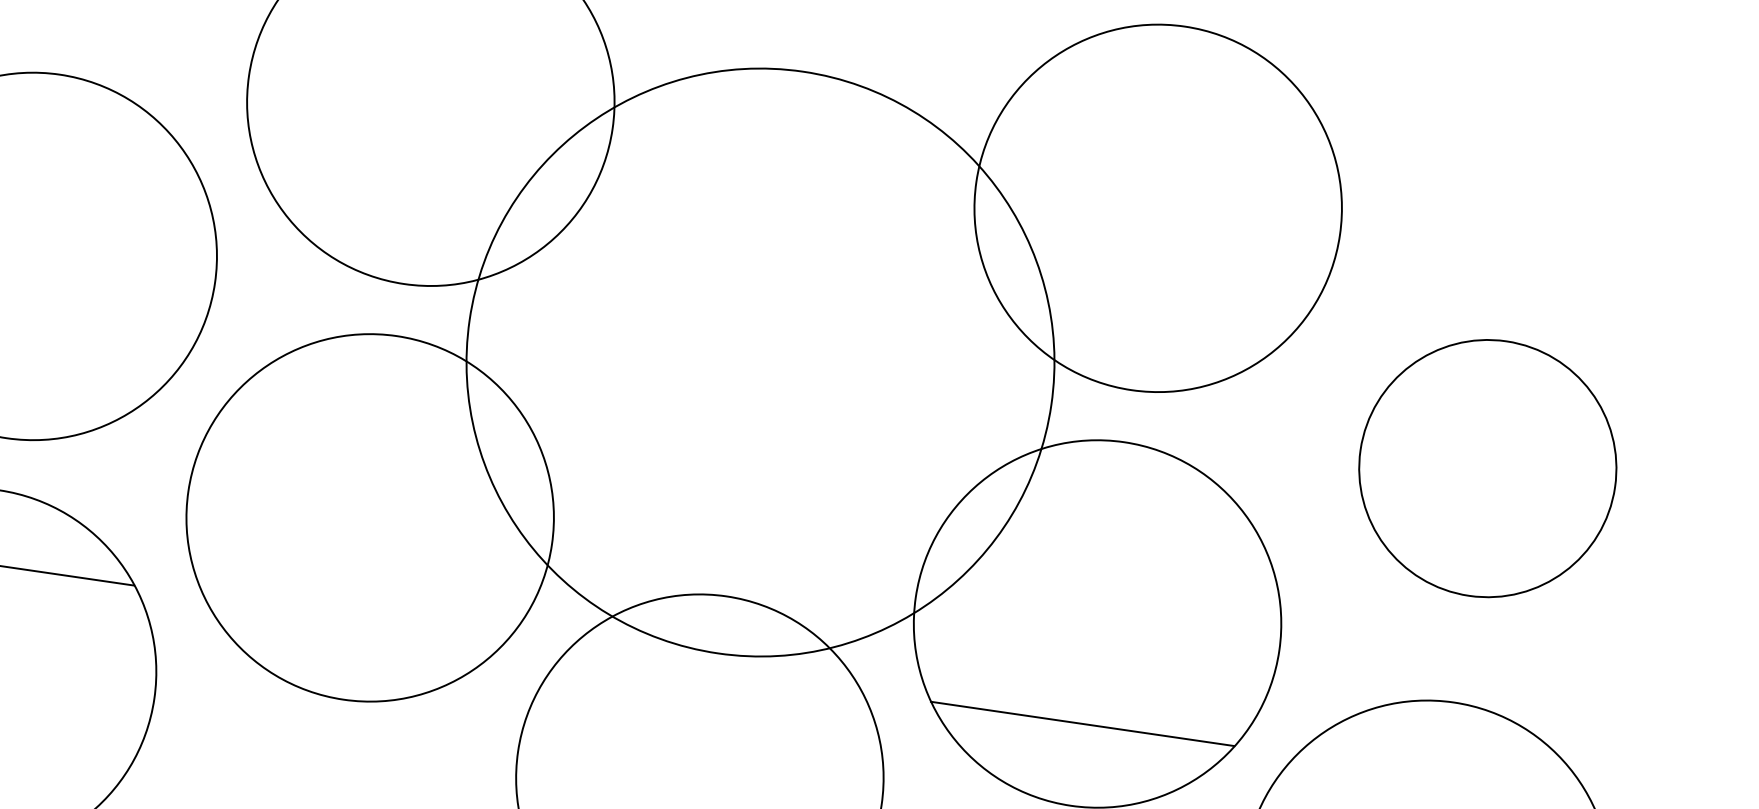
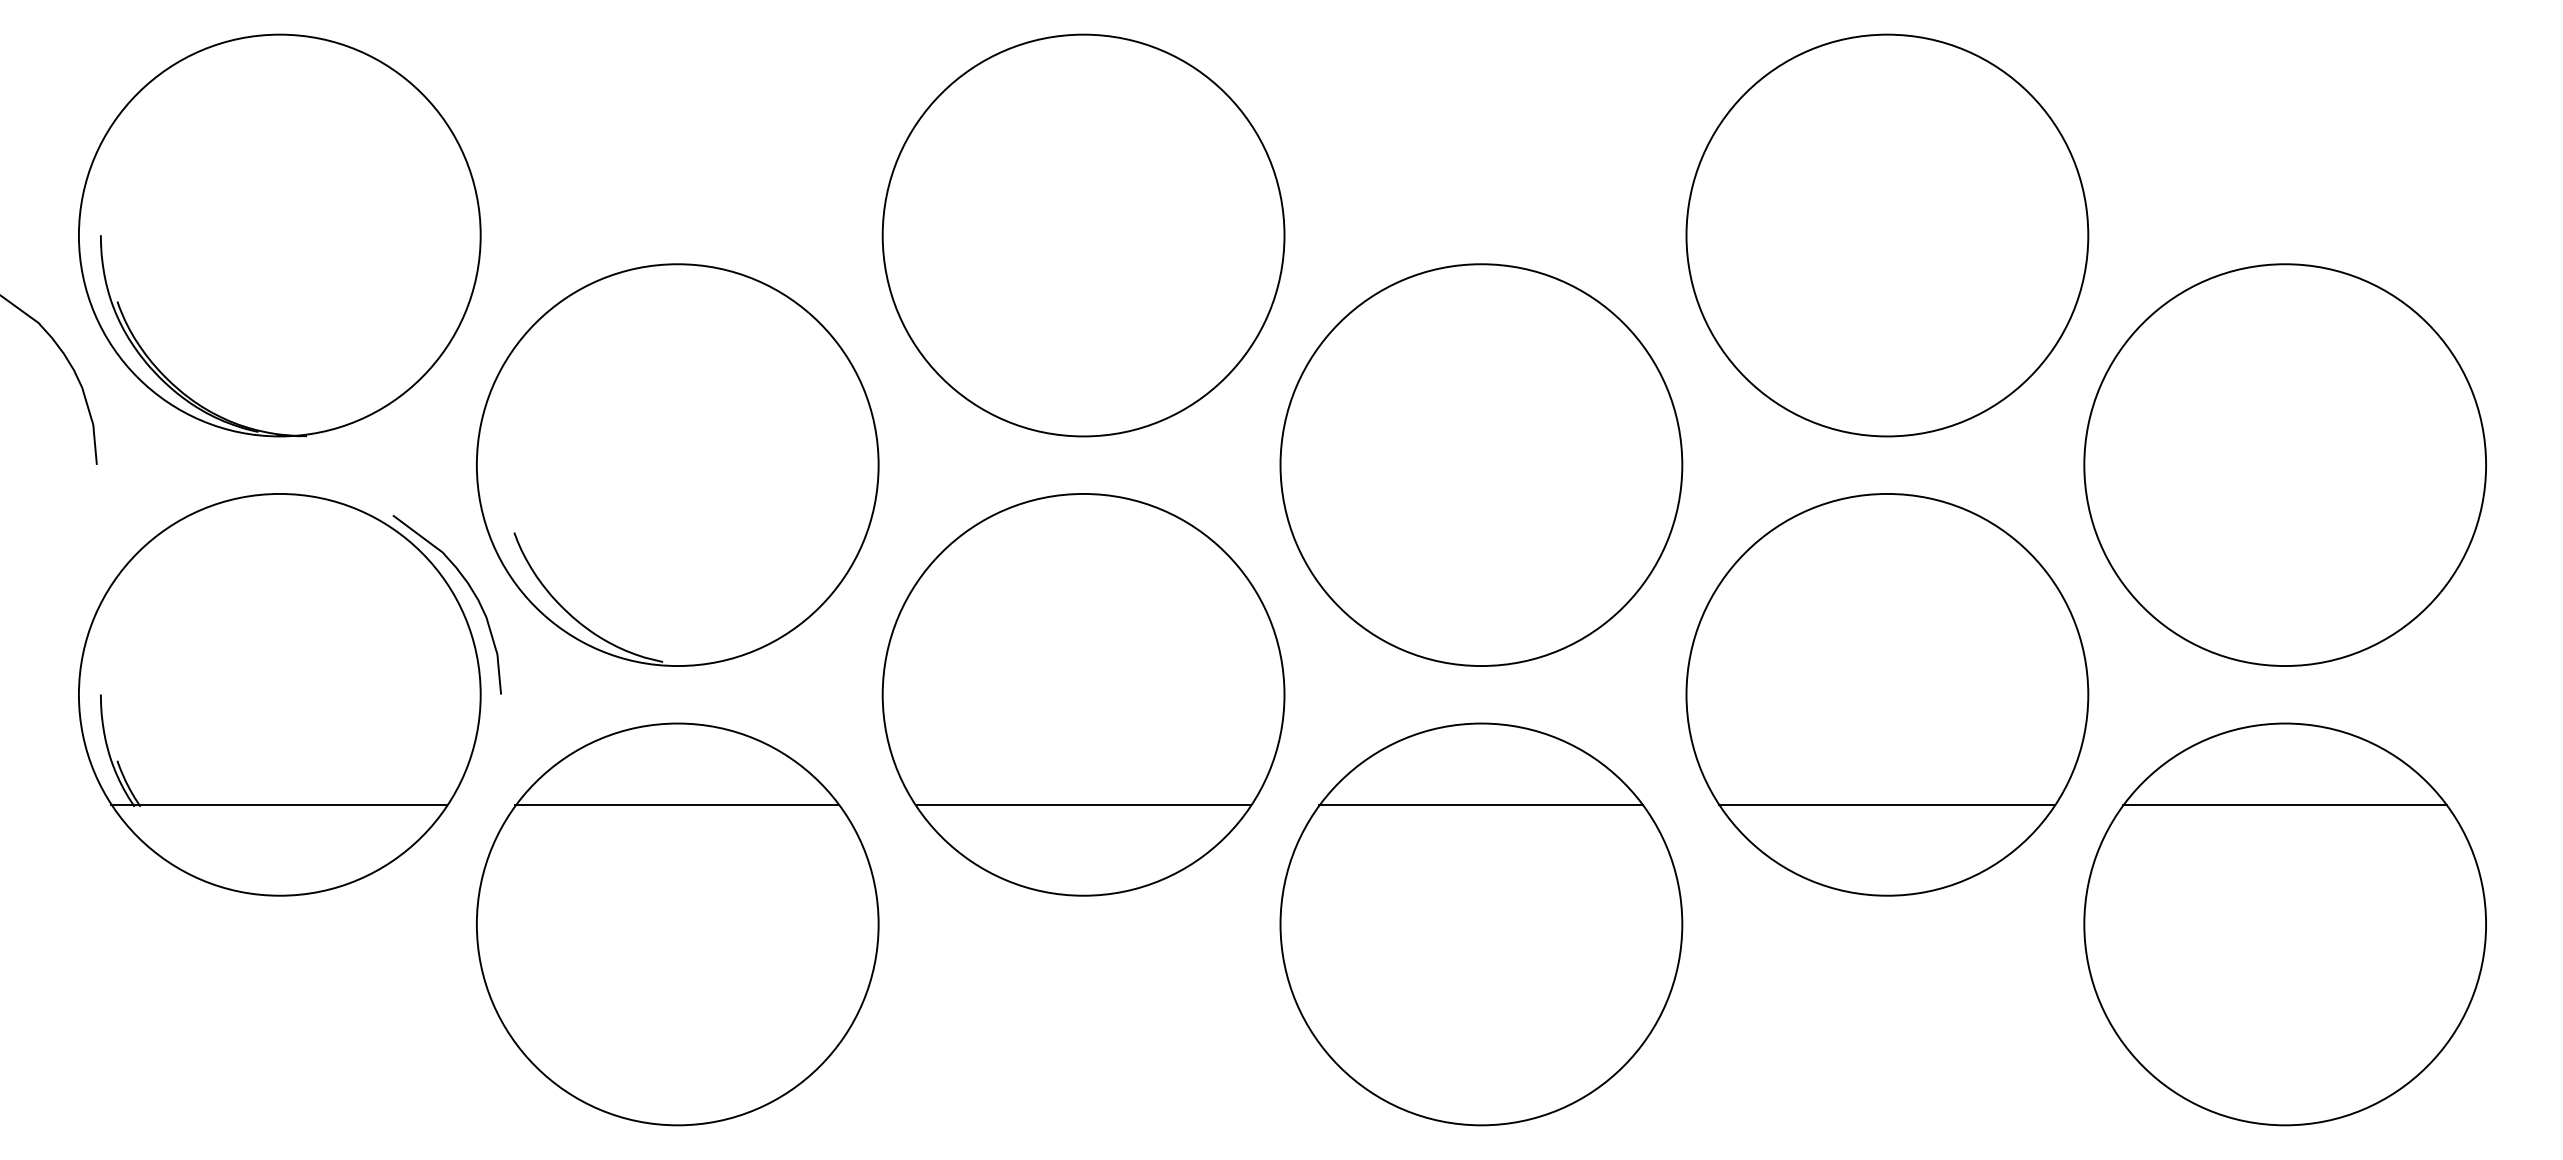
circle: (760, 362) -> (1481, 465), size x0.62
circle: (1487, 467) -> (2284, 464), size x1.43
line: (355, 618) -> (1083, 805), added
line: (715, 670) -> (1481, 805), added
line: (1442, 776) -> (2284, 805), added

